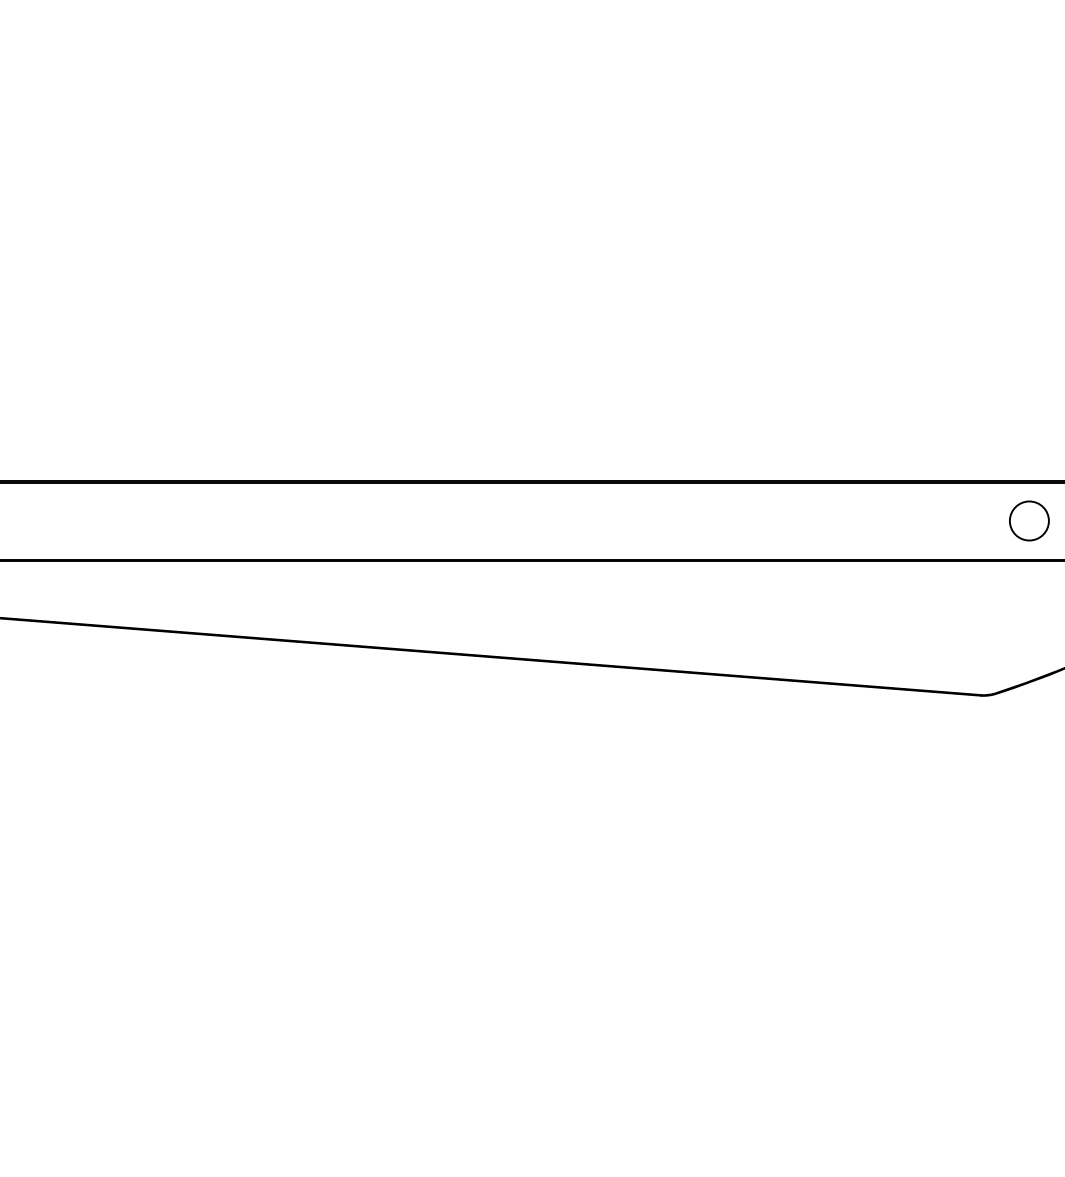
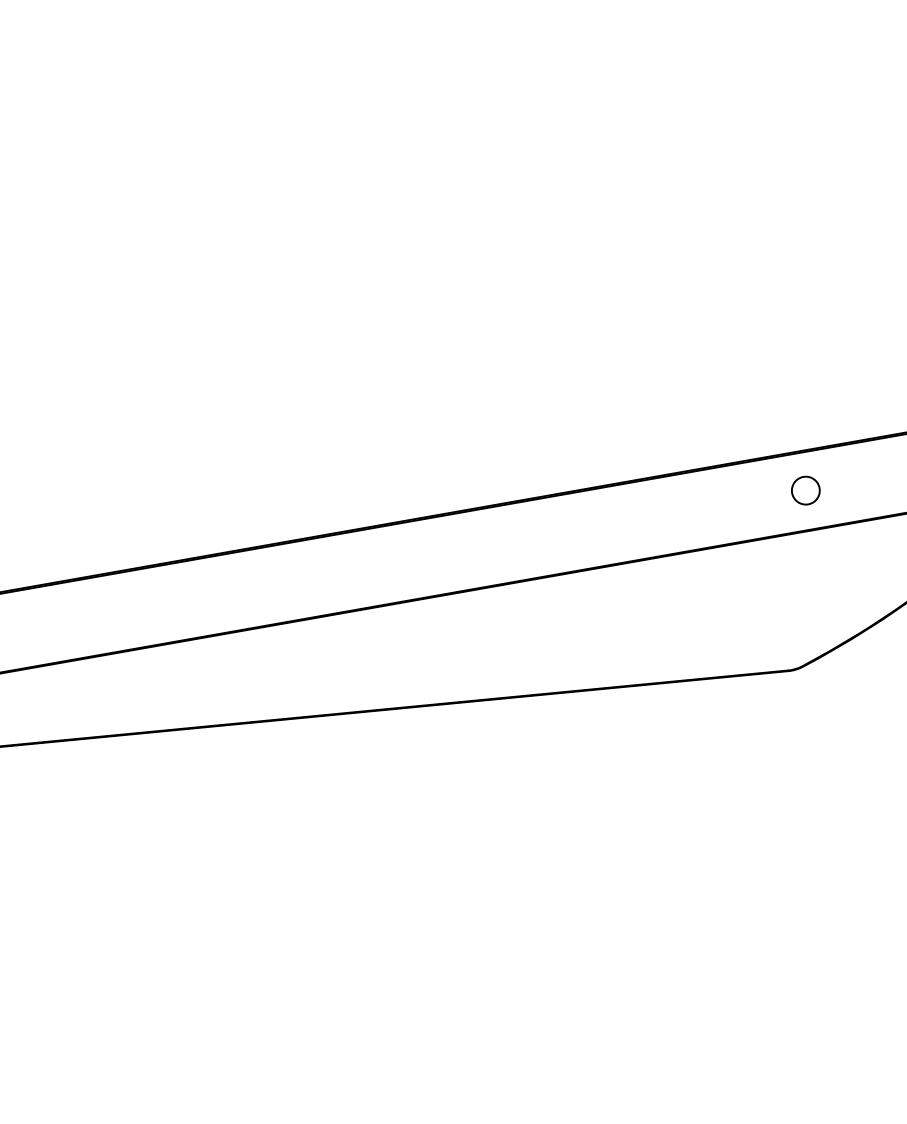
circle: (1029, 520) -> (805, 490), size x0.71

